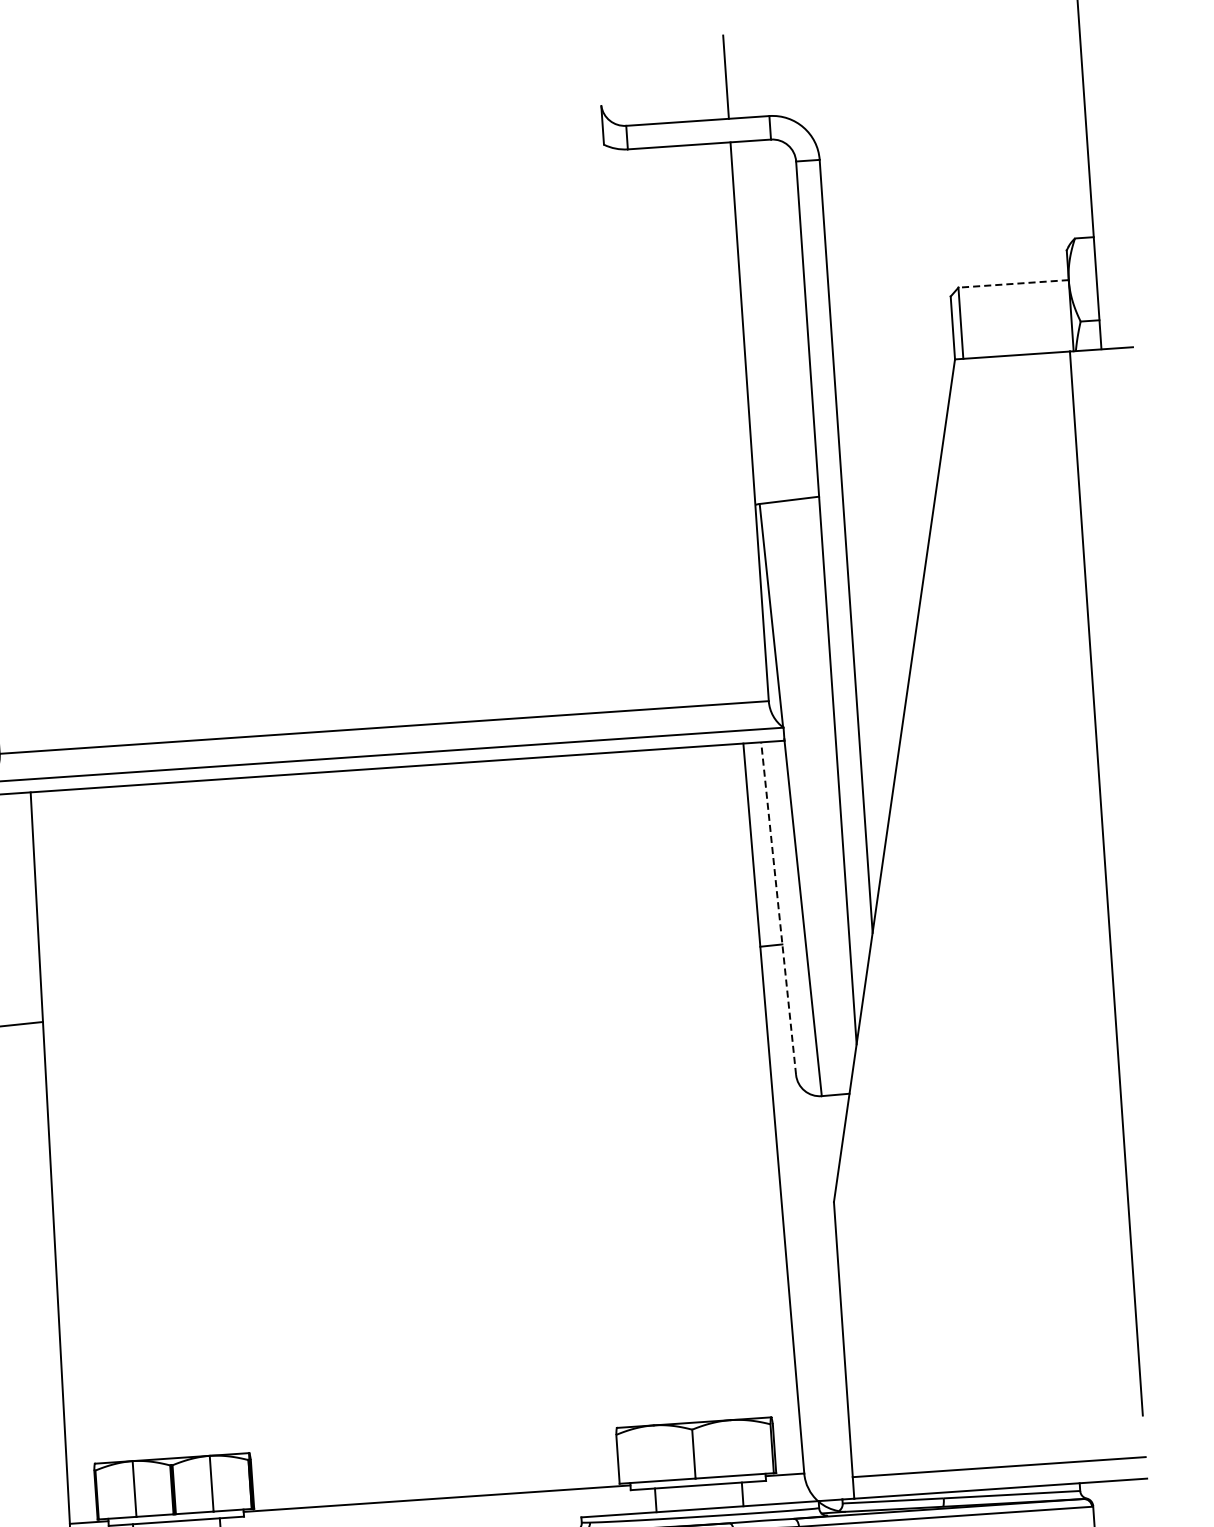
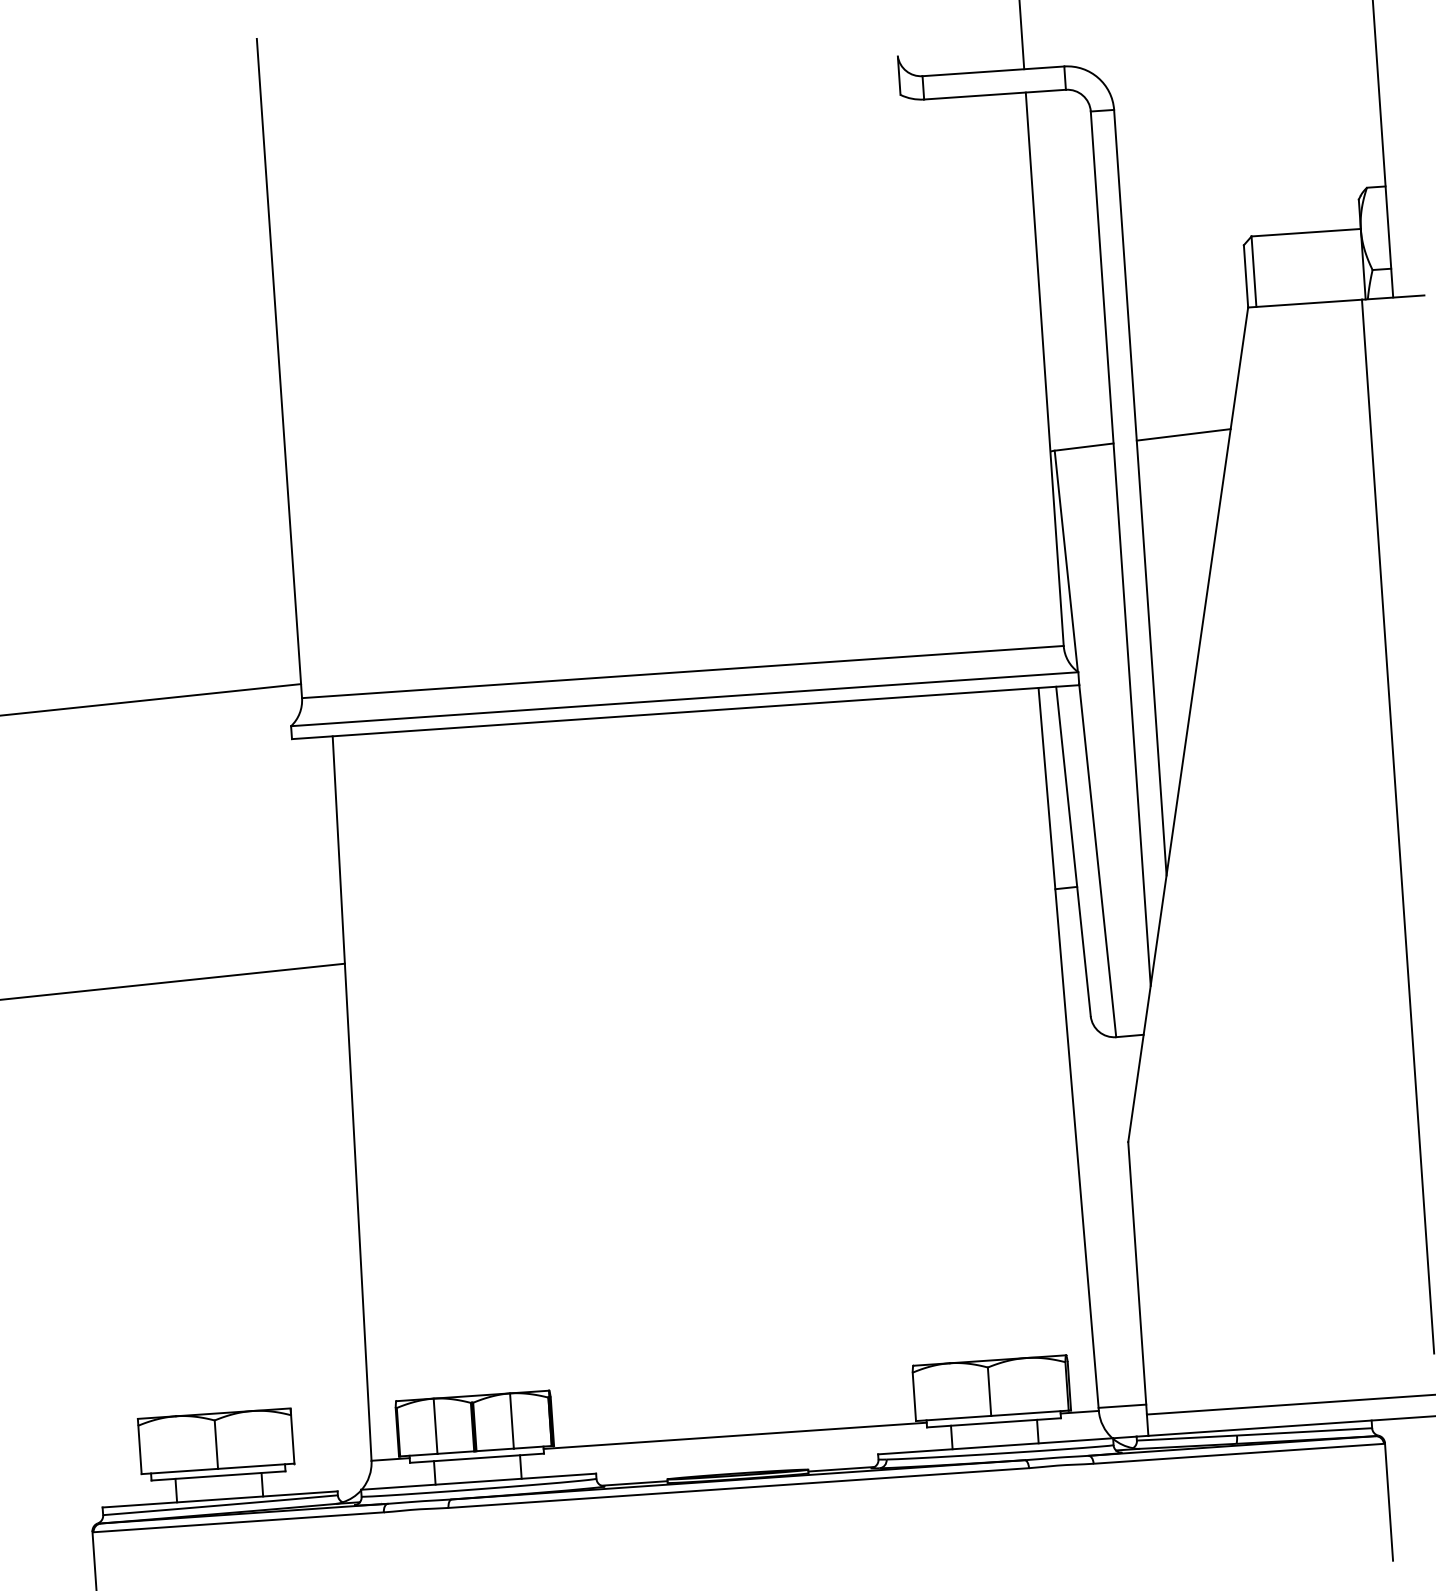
line: (1013, 283) -> (1306, 232), dashed -> solid
line: (889, 487) -> (1183, 434), added
line: (778, 908) -> (1073, 851), dashed -> solid
line: (828, 1468) -> (1122, 1405), added

